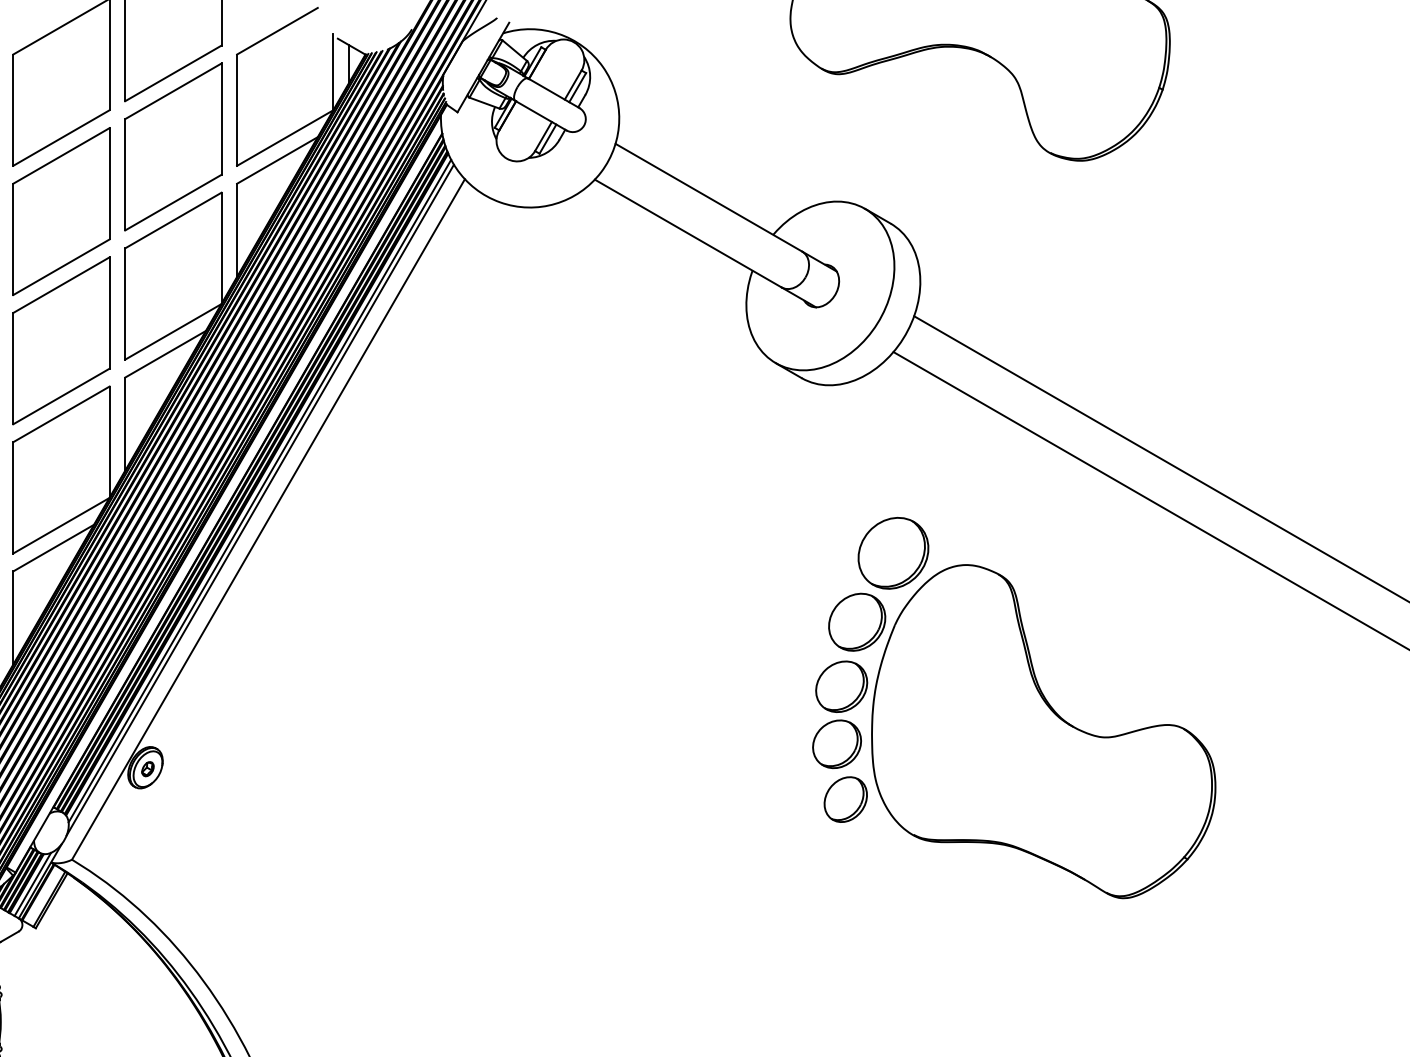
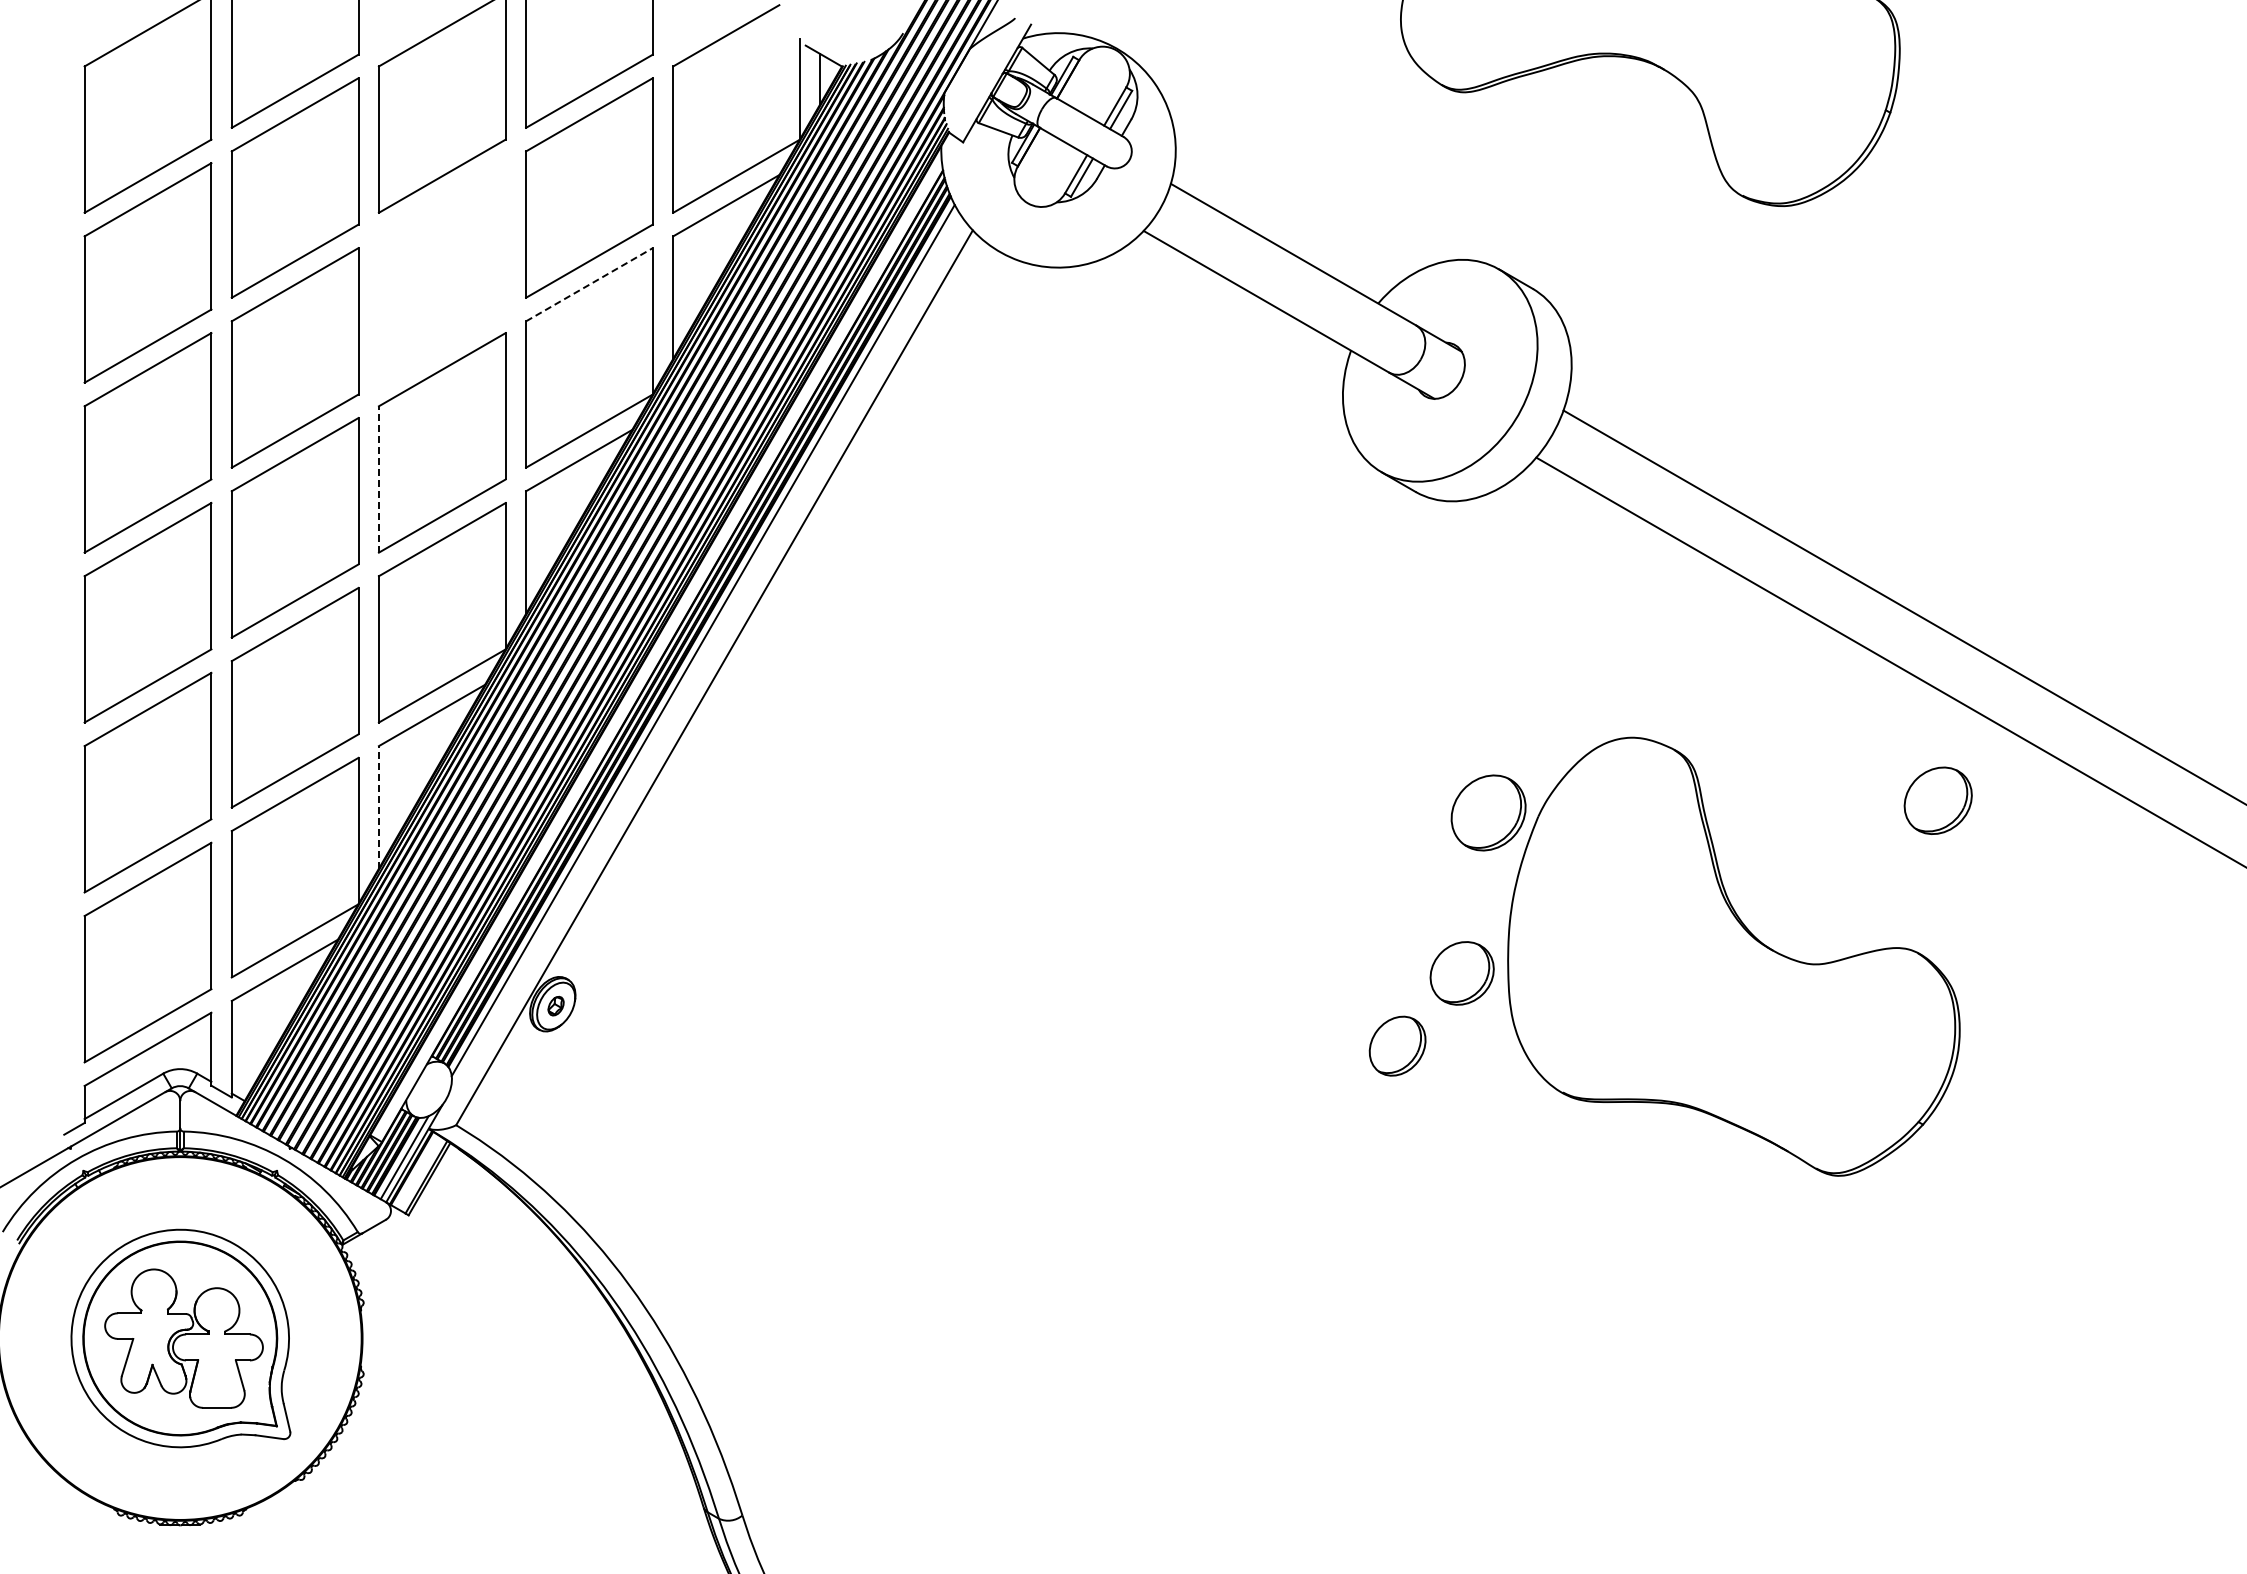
part: (60, 211) -> (441, 272), removed
line: (173, 220) -> (589, 284), solid -> dashed
line: (12, 367) -> (378, 478), solid -> dashed
line: (260, 500) -> (703, 652), removed
part: (893, 552) -> (1536, 721), removed
line: (12, 617) -> (378, 806), solid -> dashed
part: (841, 686) -> (1937, 800), moved
part: (845, 799) -> (1397, 1045), moved

